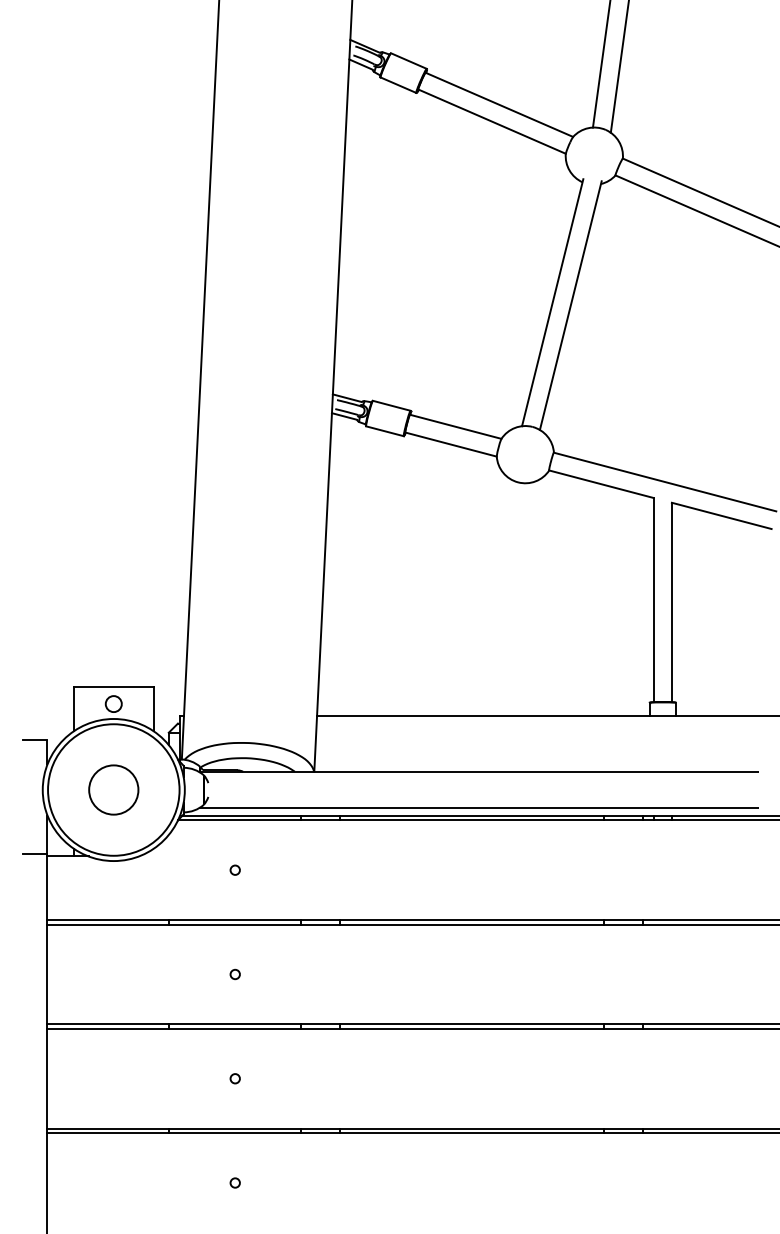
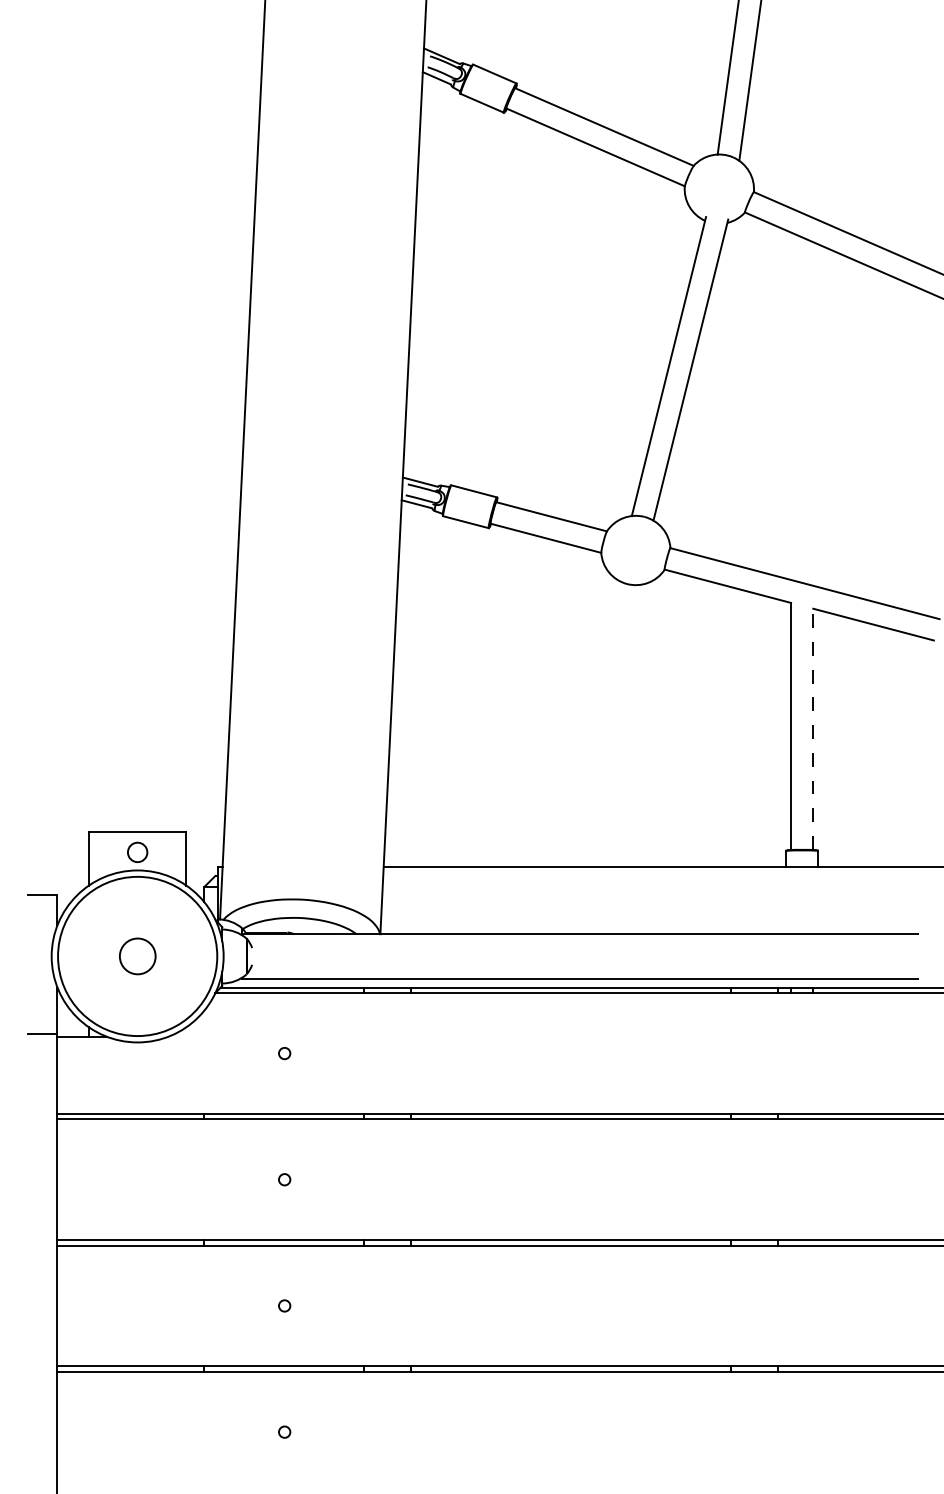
line: (671, 602) -> (812, 729), solid -> dashed
circle: (113, 789) -> (137, 955), size x0.6

